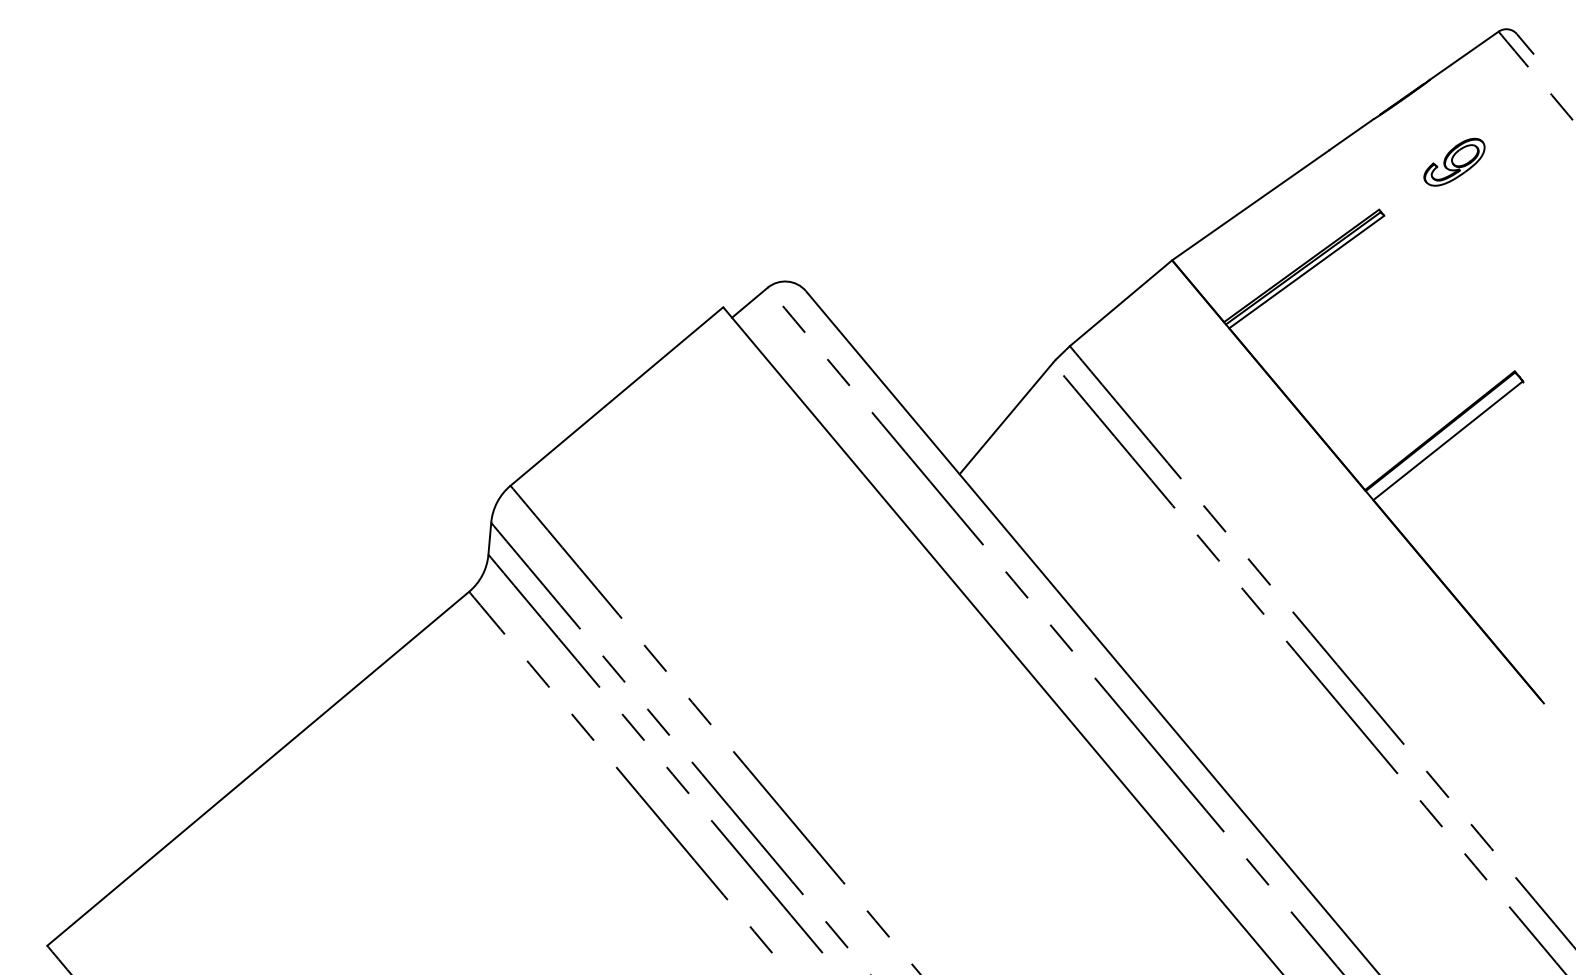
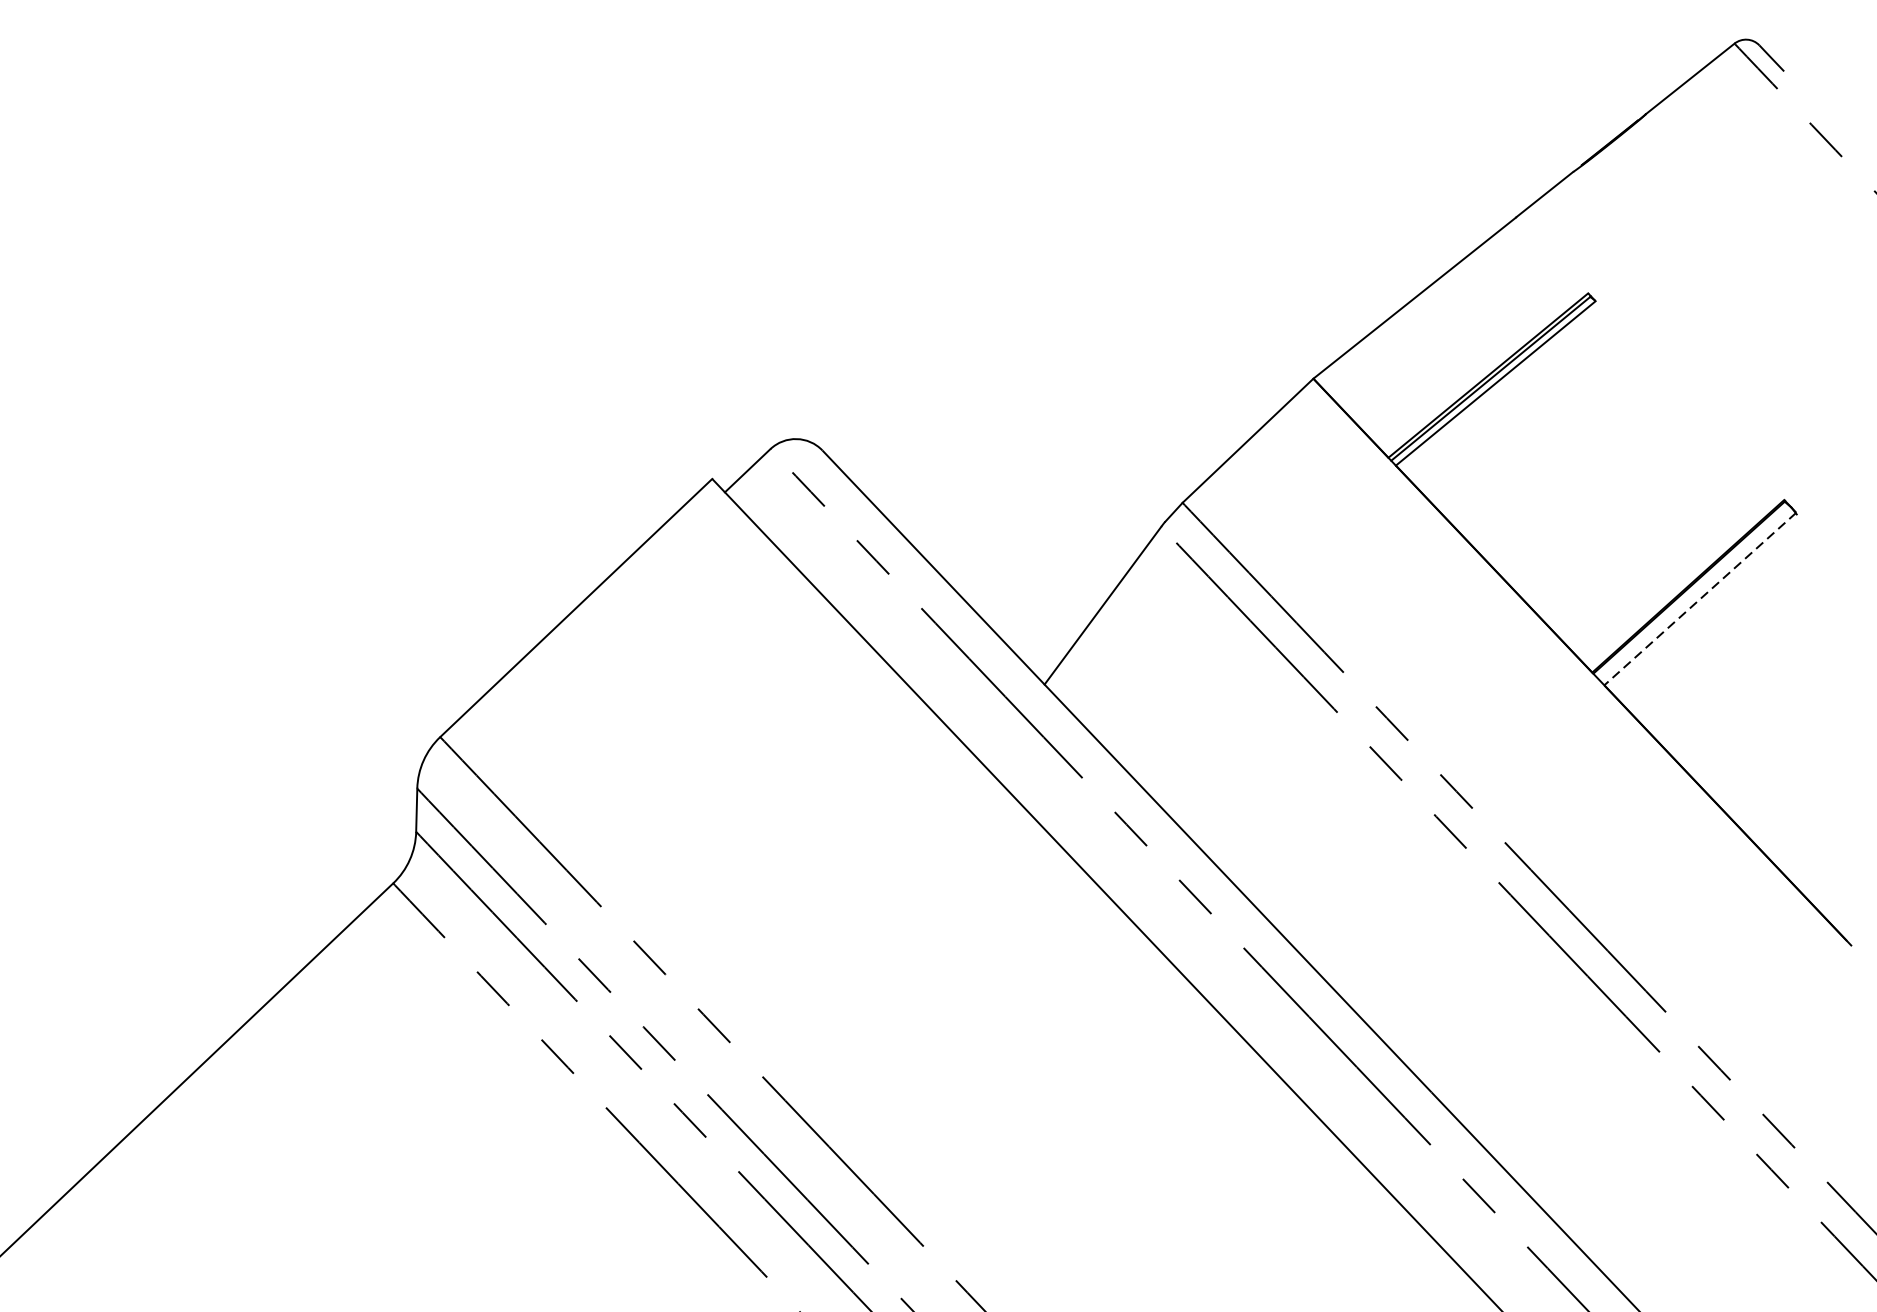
part: (1454, 161) -> (1685, 222), removed
line: (1448, 440) -> (1700, 598), solid -> dashed

